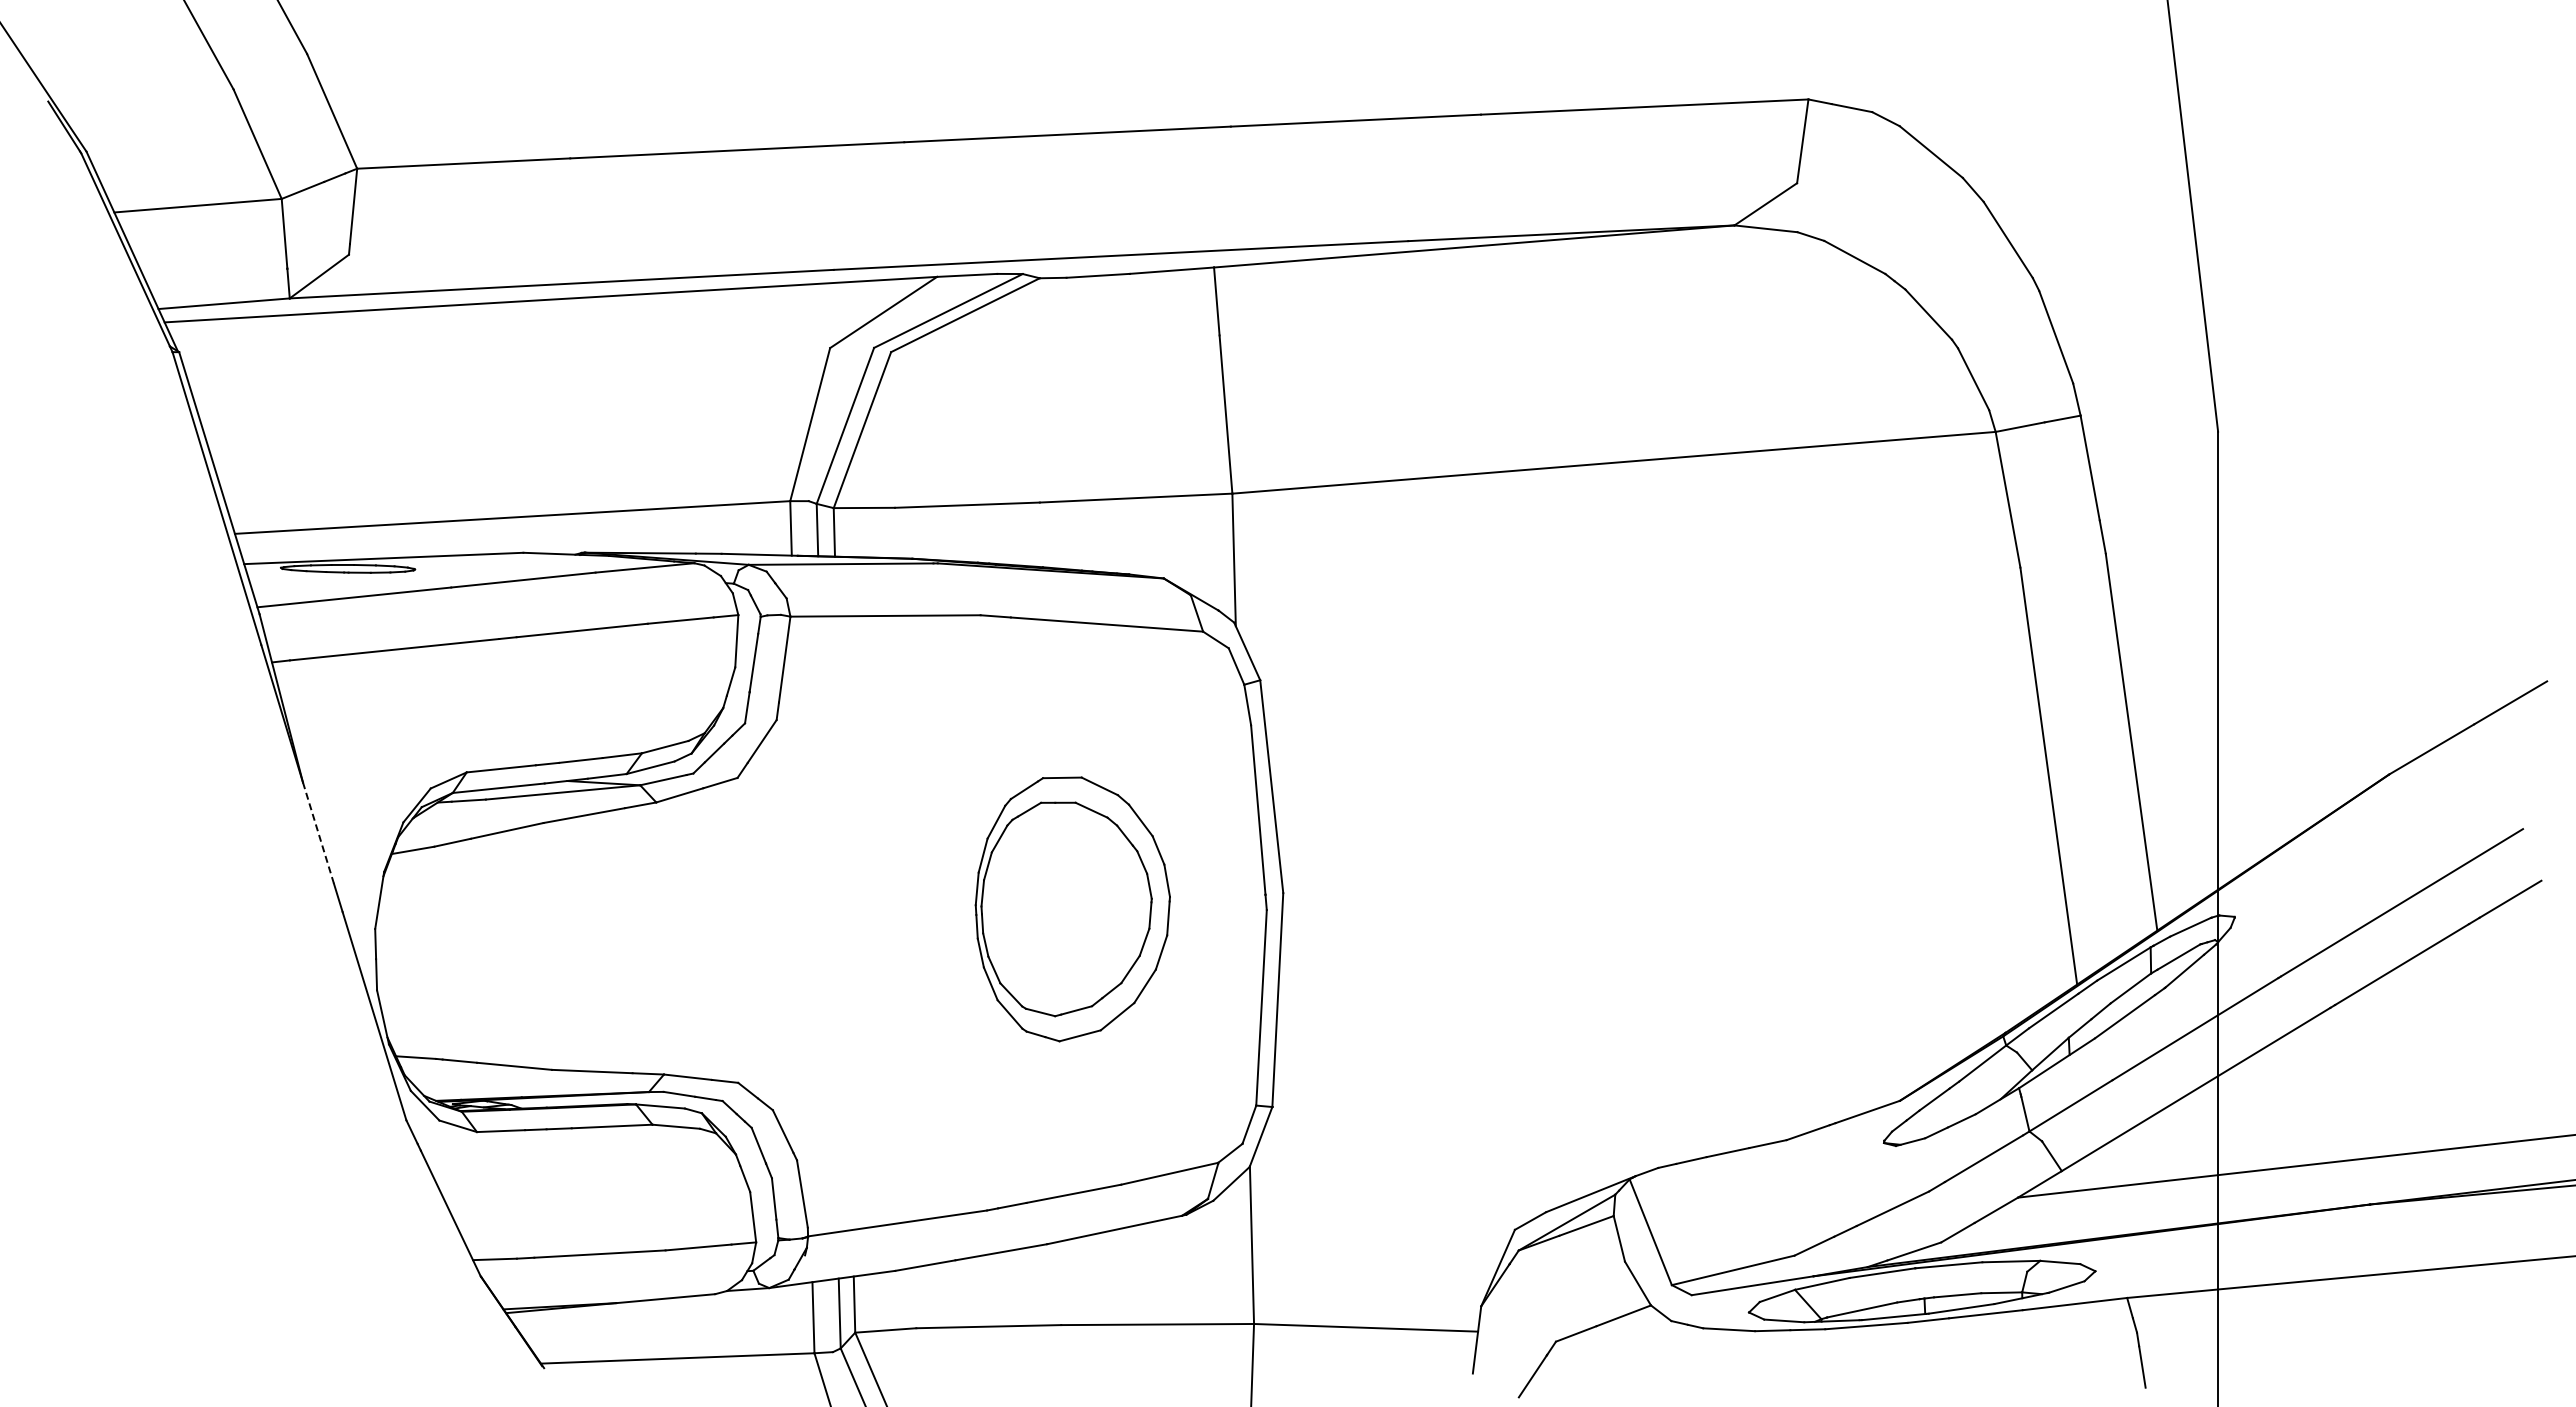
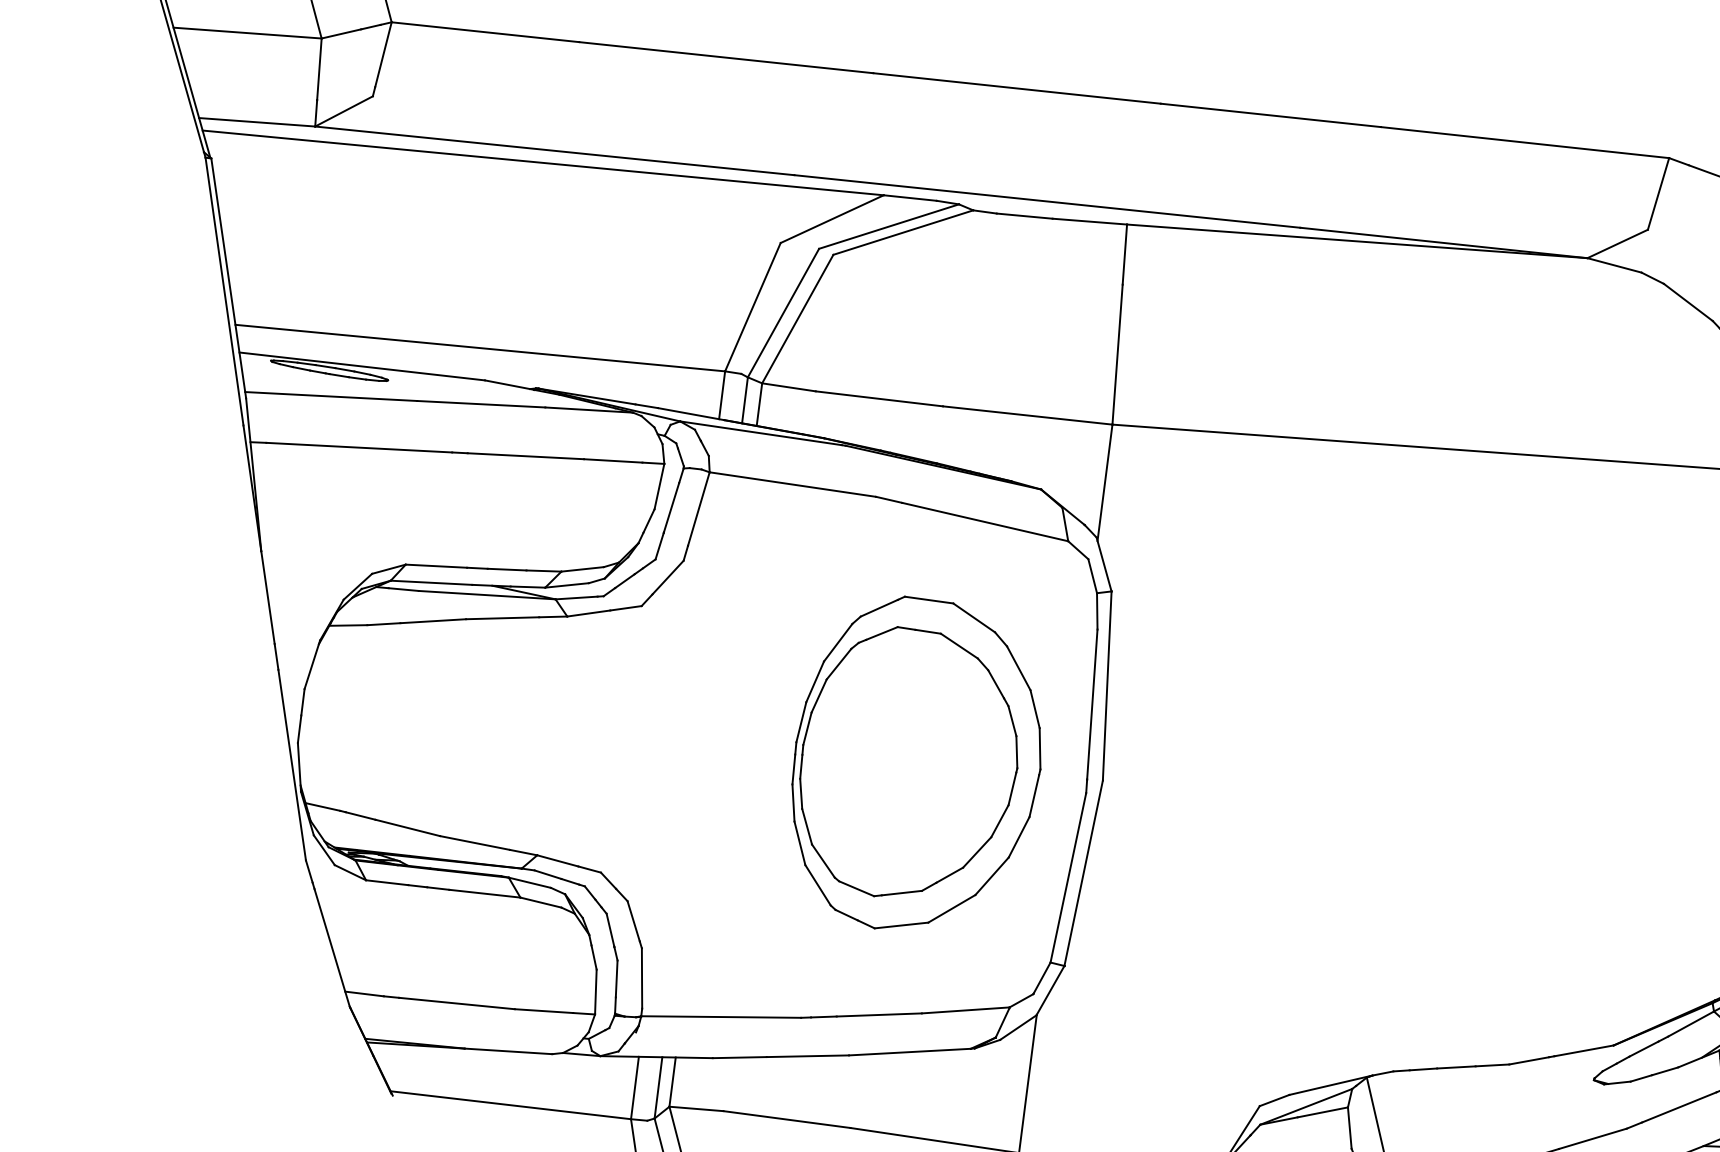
line: (318, 833) -> (267, 597), dashed -> solid
part: (1072, 909) -> (916, 766), size x1.43

